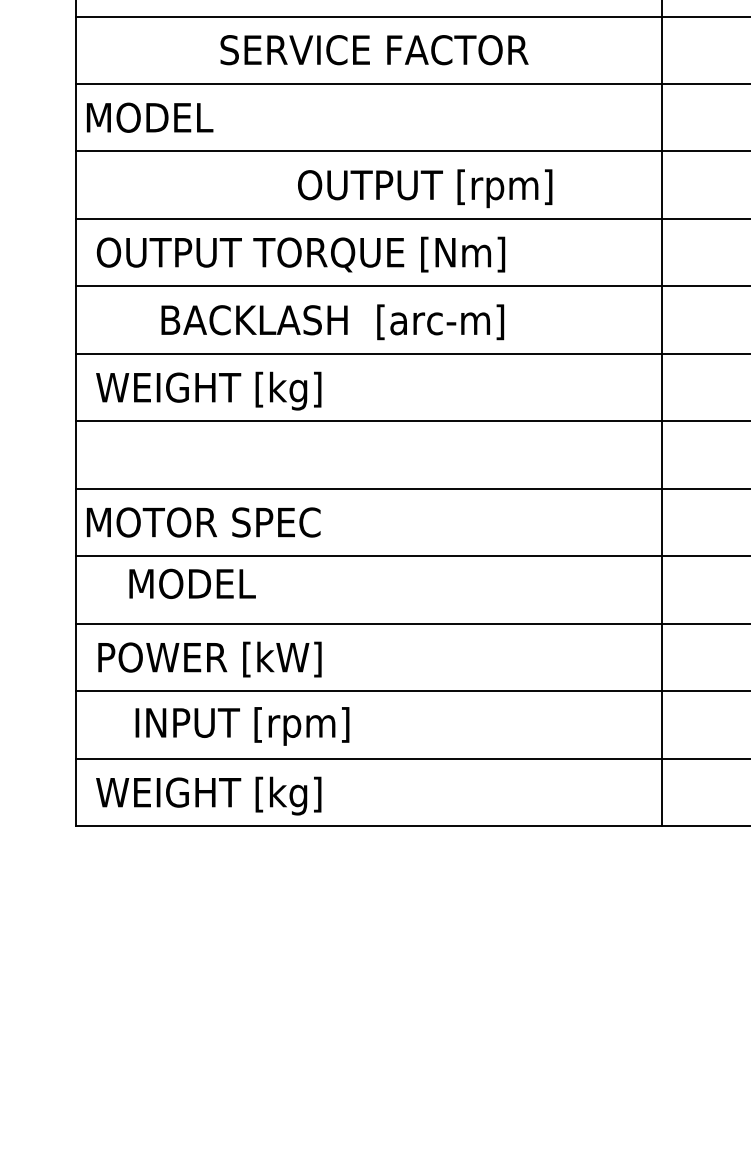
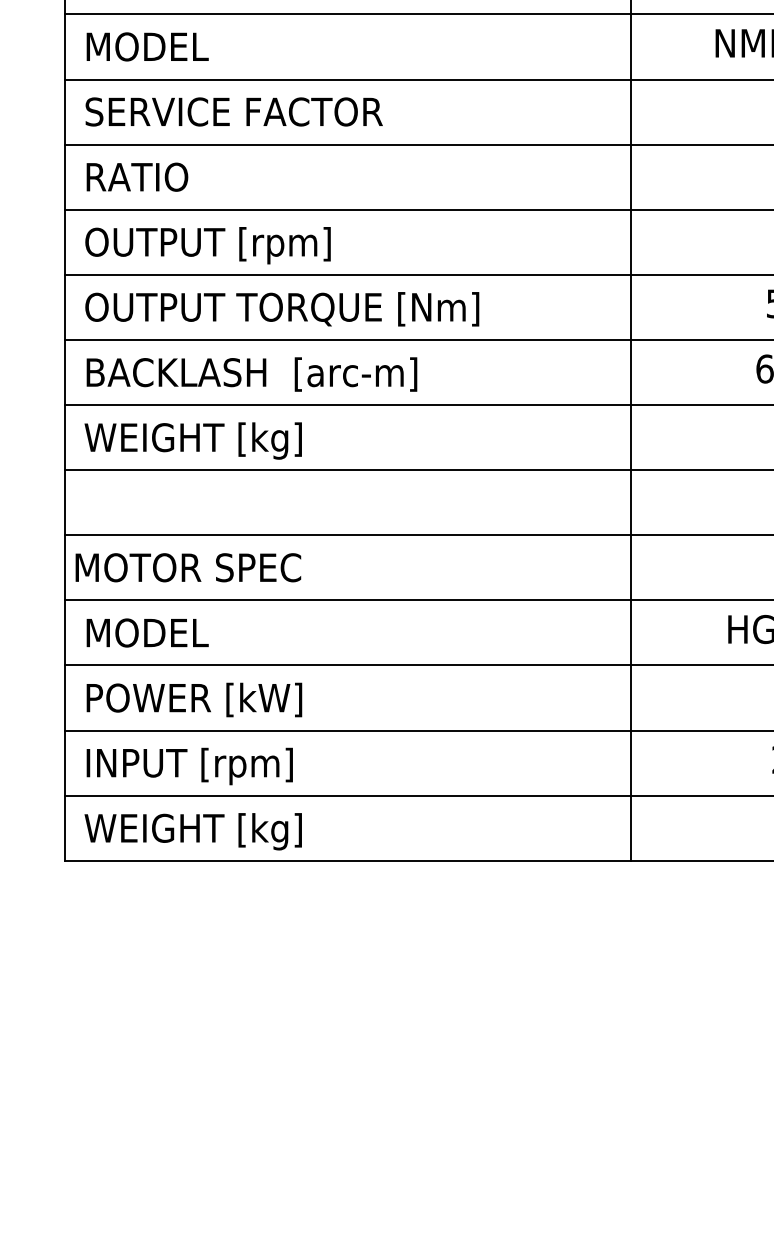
text: (373, 49) -> (233, 111), moved
text: (149, 117) -> (136, 176), MODEL -> RATIO
text: (424, 188) -> (207, 245), moved
text: (332, 322) -> (251, 374), moved
text: (192, 583) -> (147, 632), moved
text: (242, 726) -> (189, 766), moved

